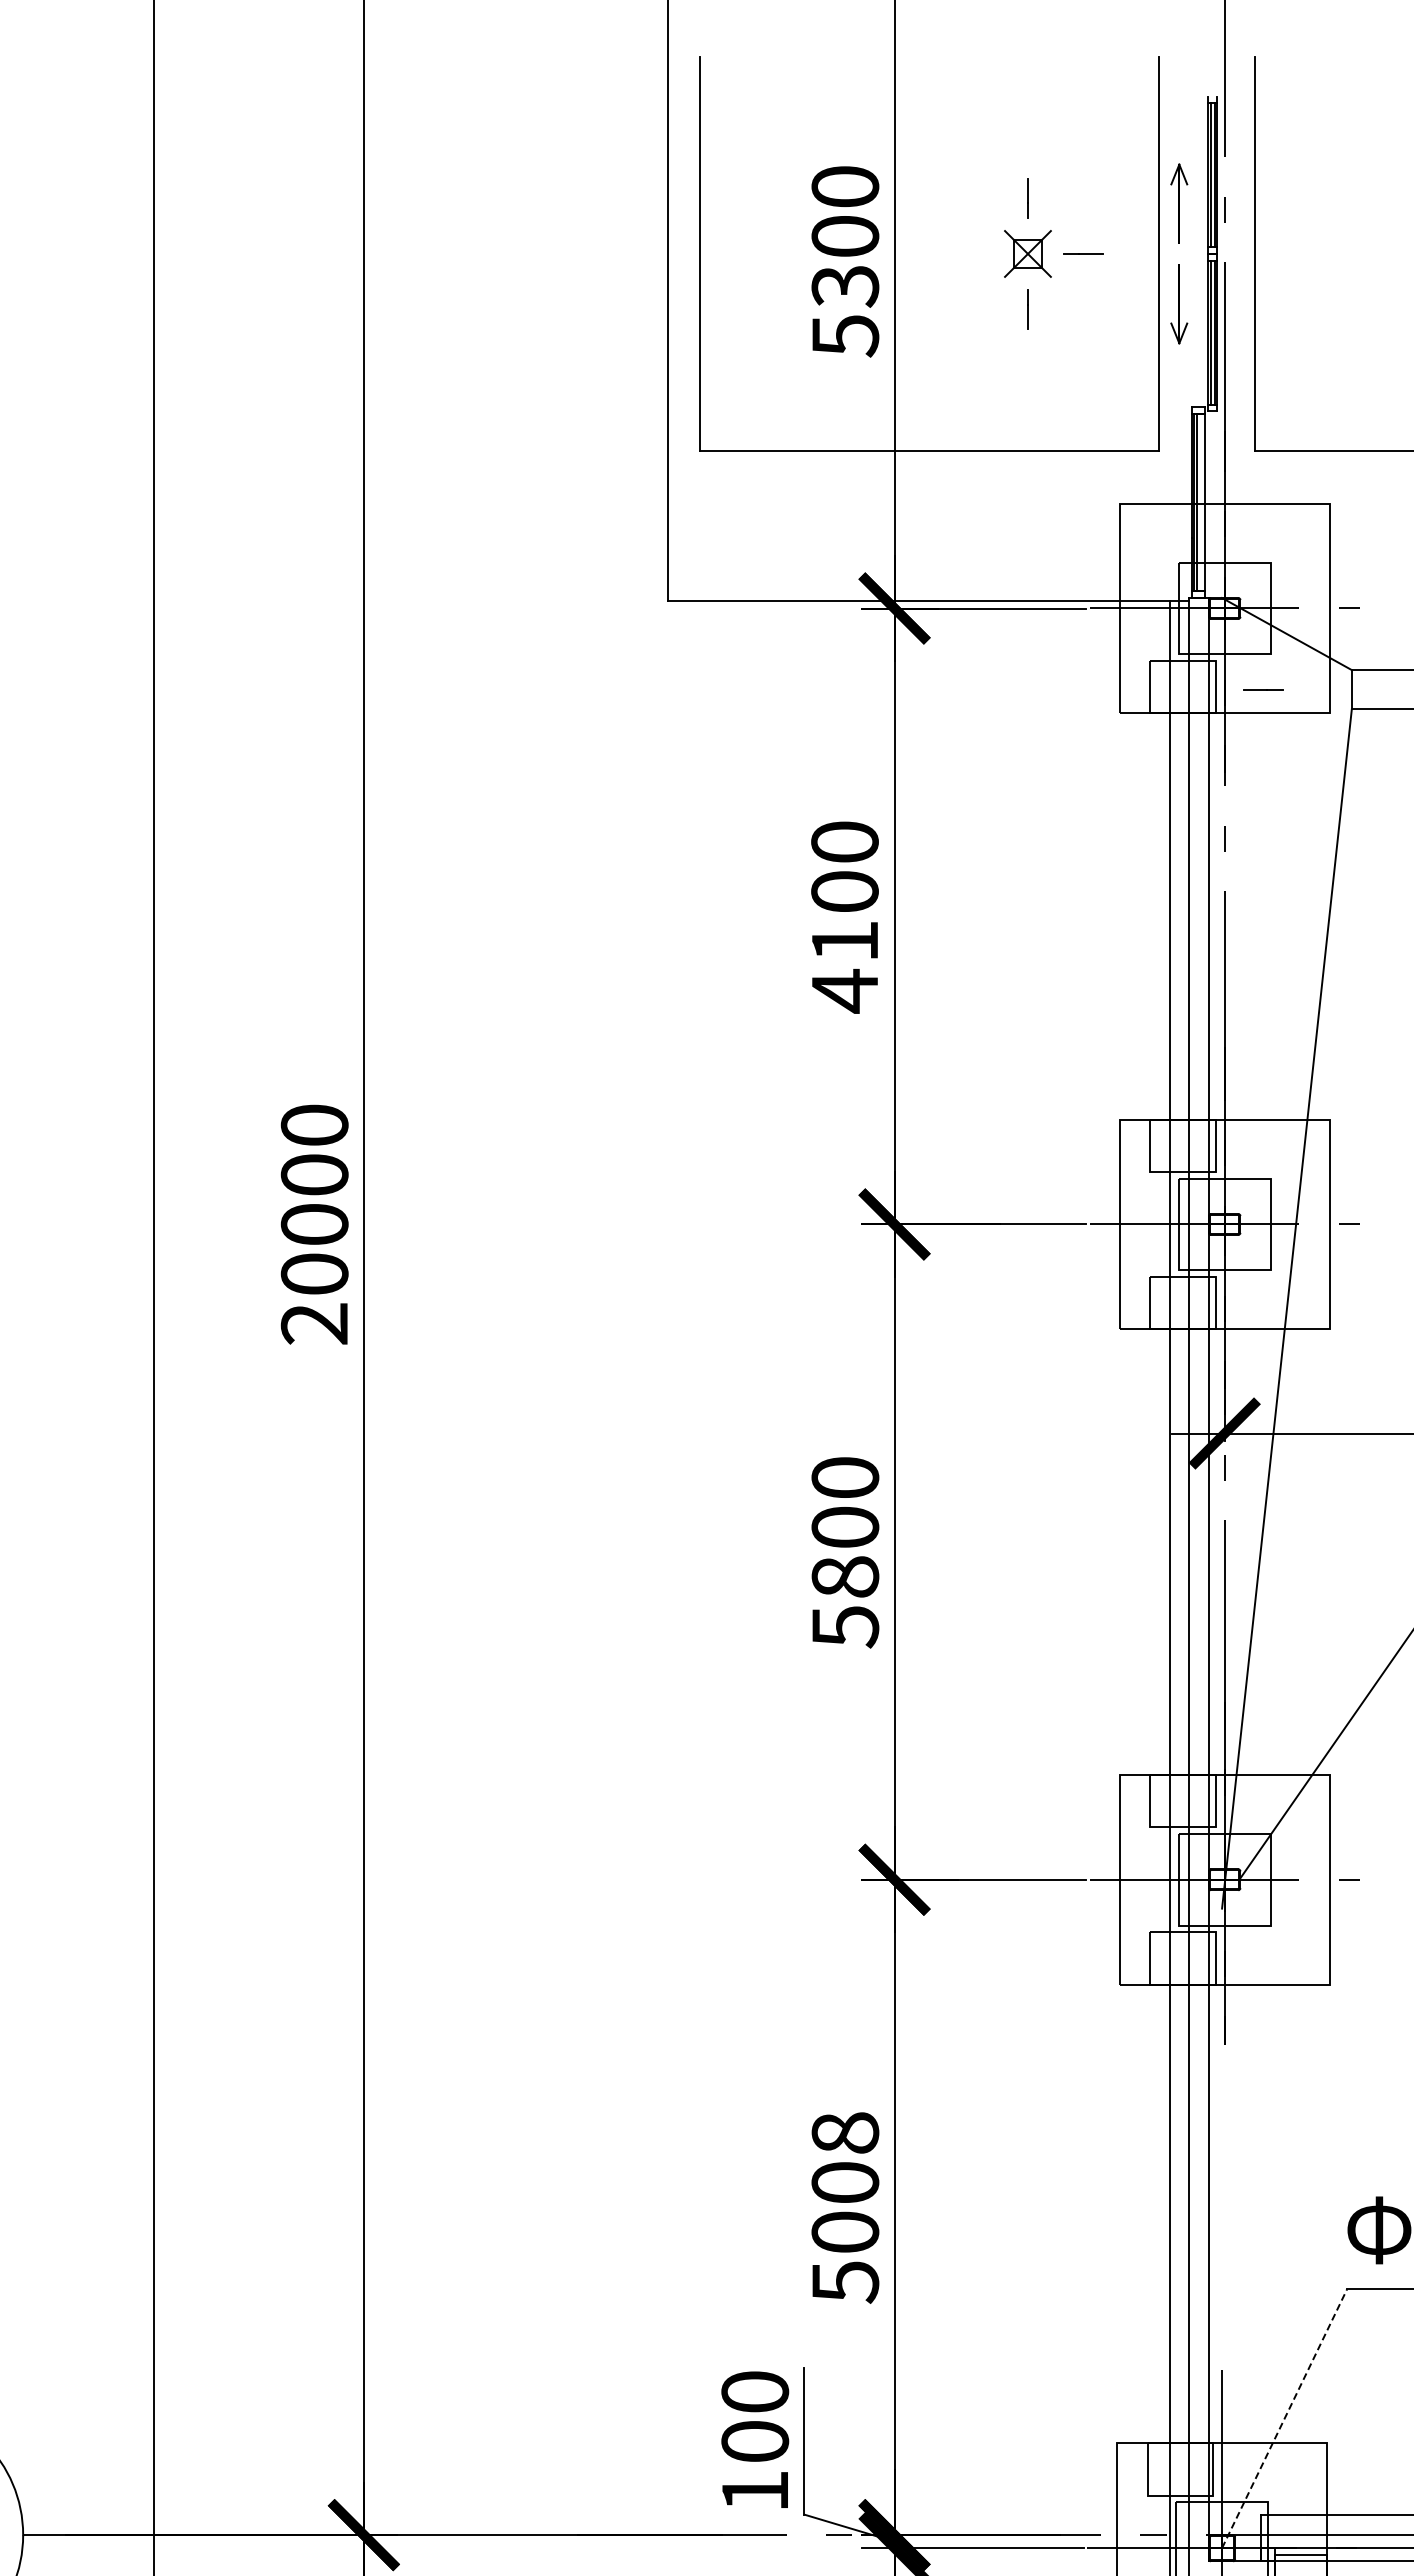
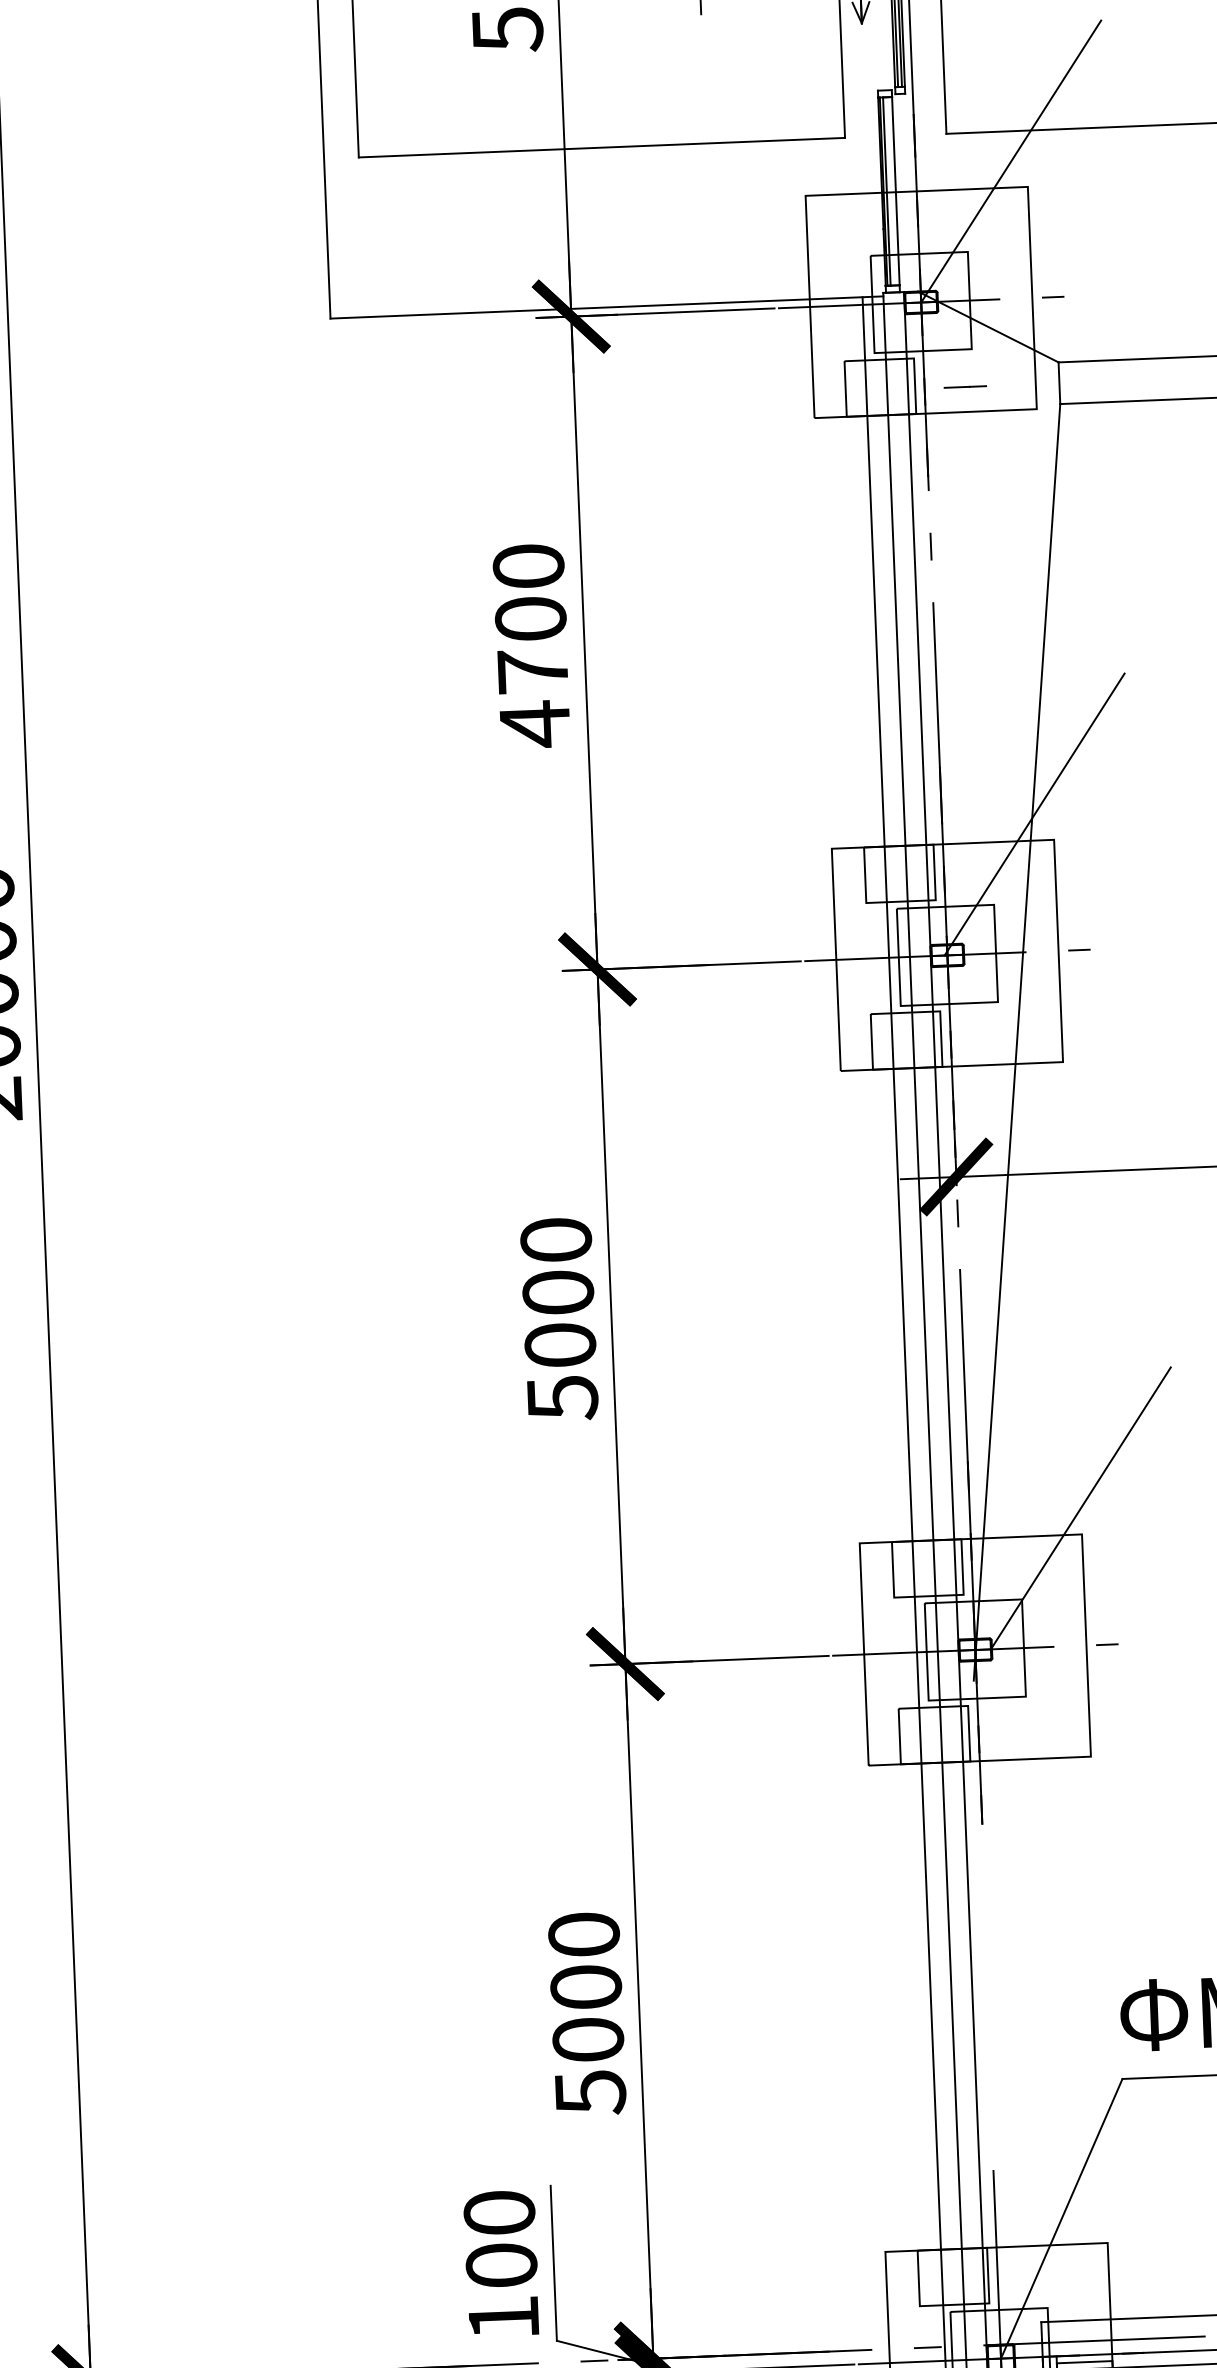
line: (1314, 478) -> (1010, 160), added
text: (844, 940) -> (532, 670), 4100 -> 4700
line: (1312, 1094) -> (1034, 813), added
text: (845, 1576) -> (560, 1344), 5800 -> 5000
text: (845, 2132) -> (584, 1934), 5008 -> 5000
line: (1284, 2418) -> (1061, 2218), dashed -> solid

